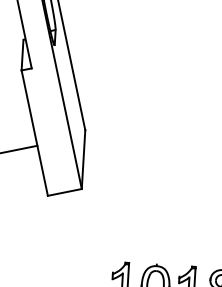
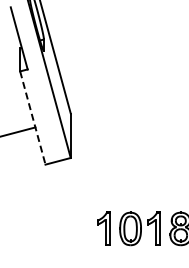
line: (34, 133) -> (32, 118), solid -> dashed

